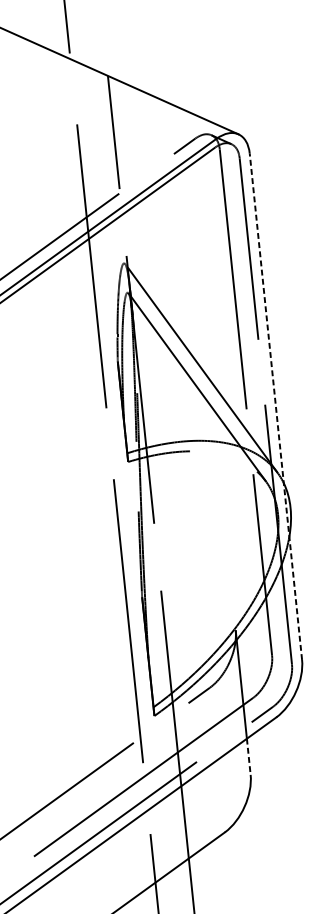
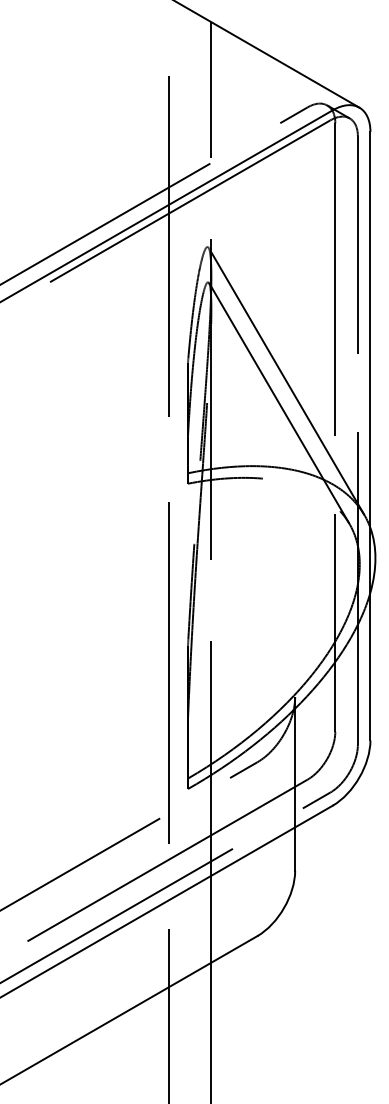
line: (275, 406) -> (370, 435), dashed -> solid
line: (249, 757) -> (295, 849), dashed -> solid

